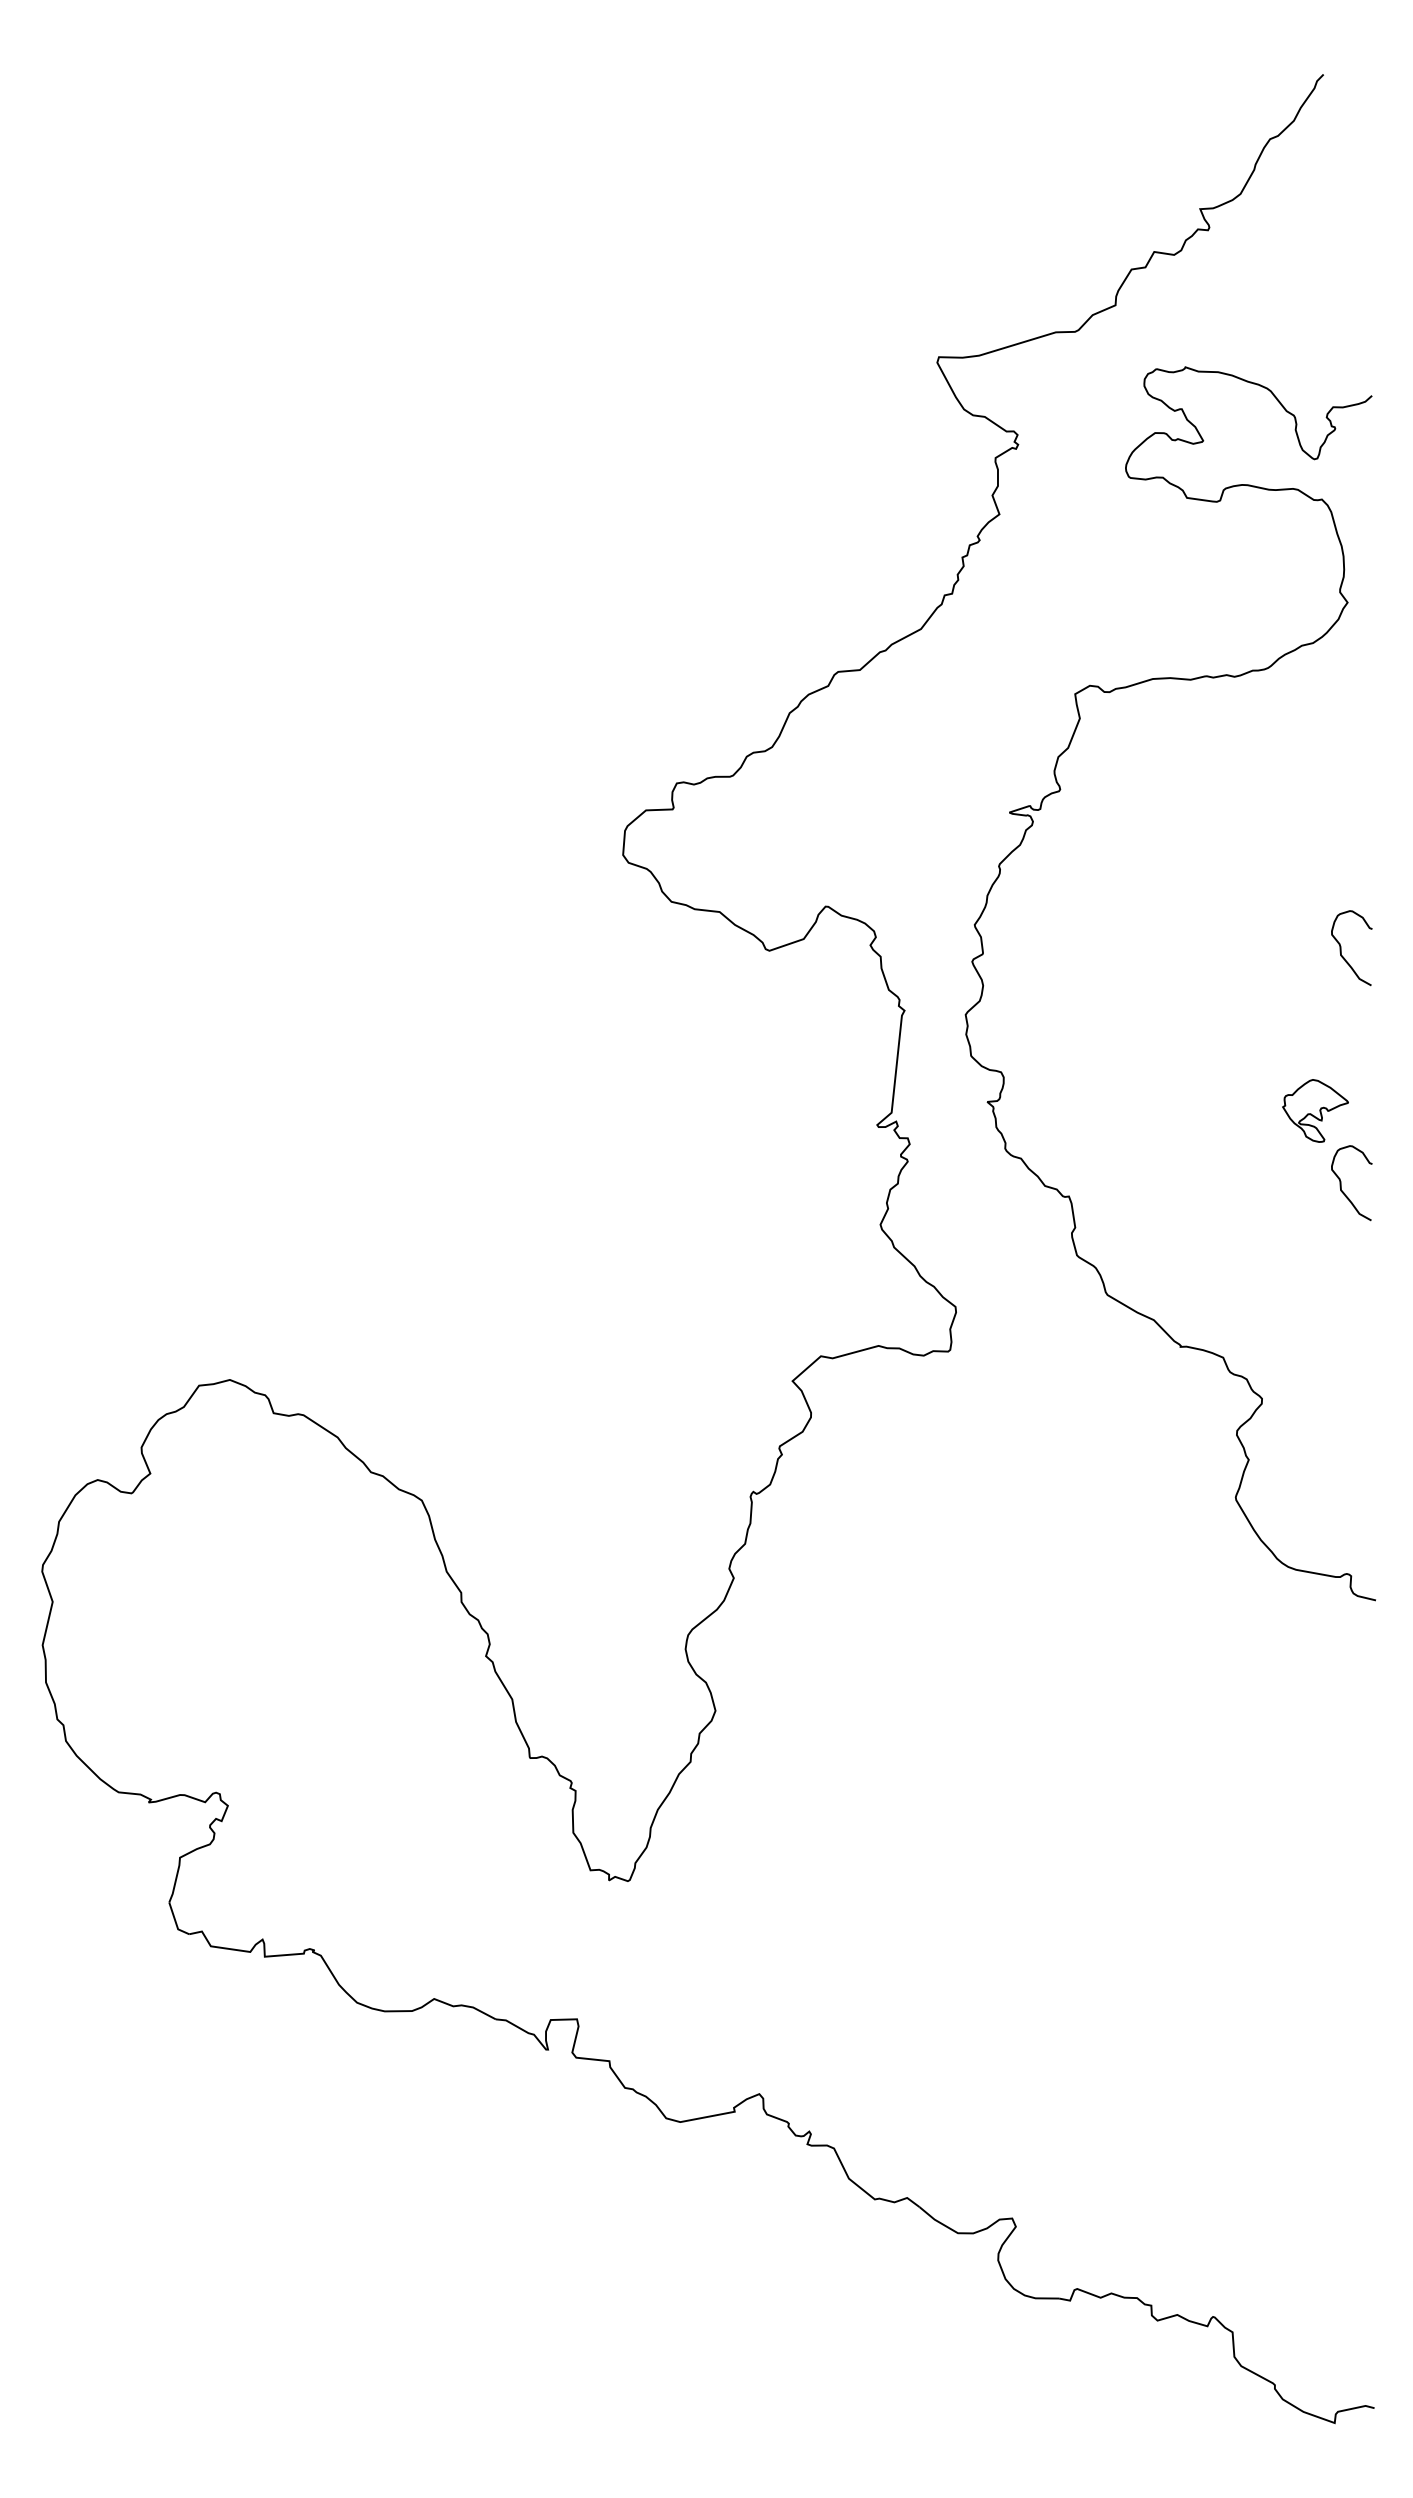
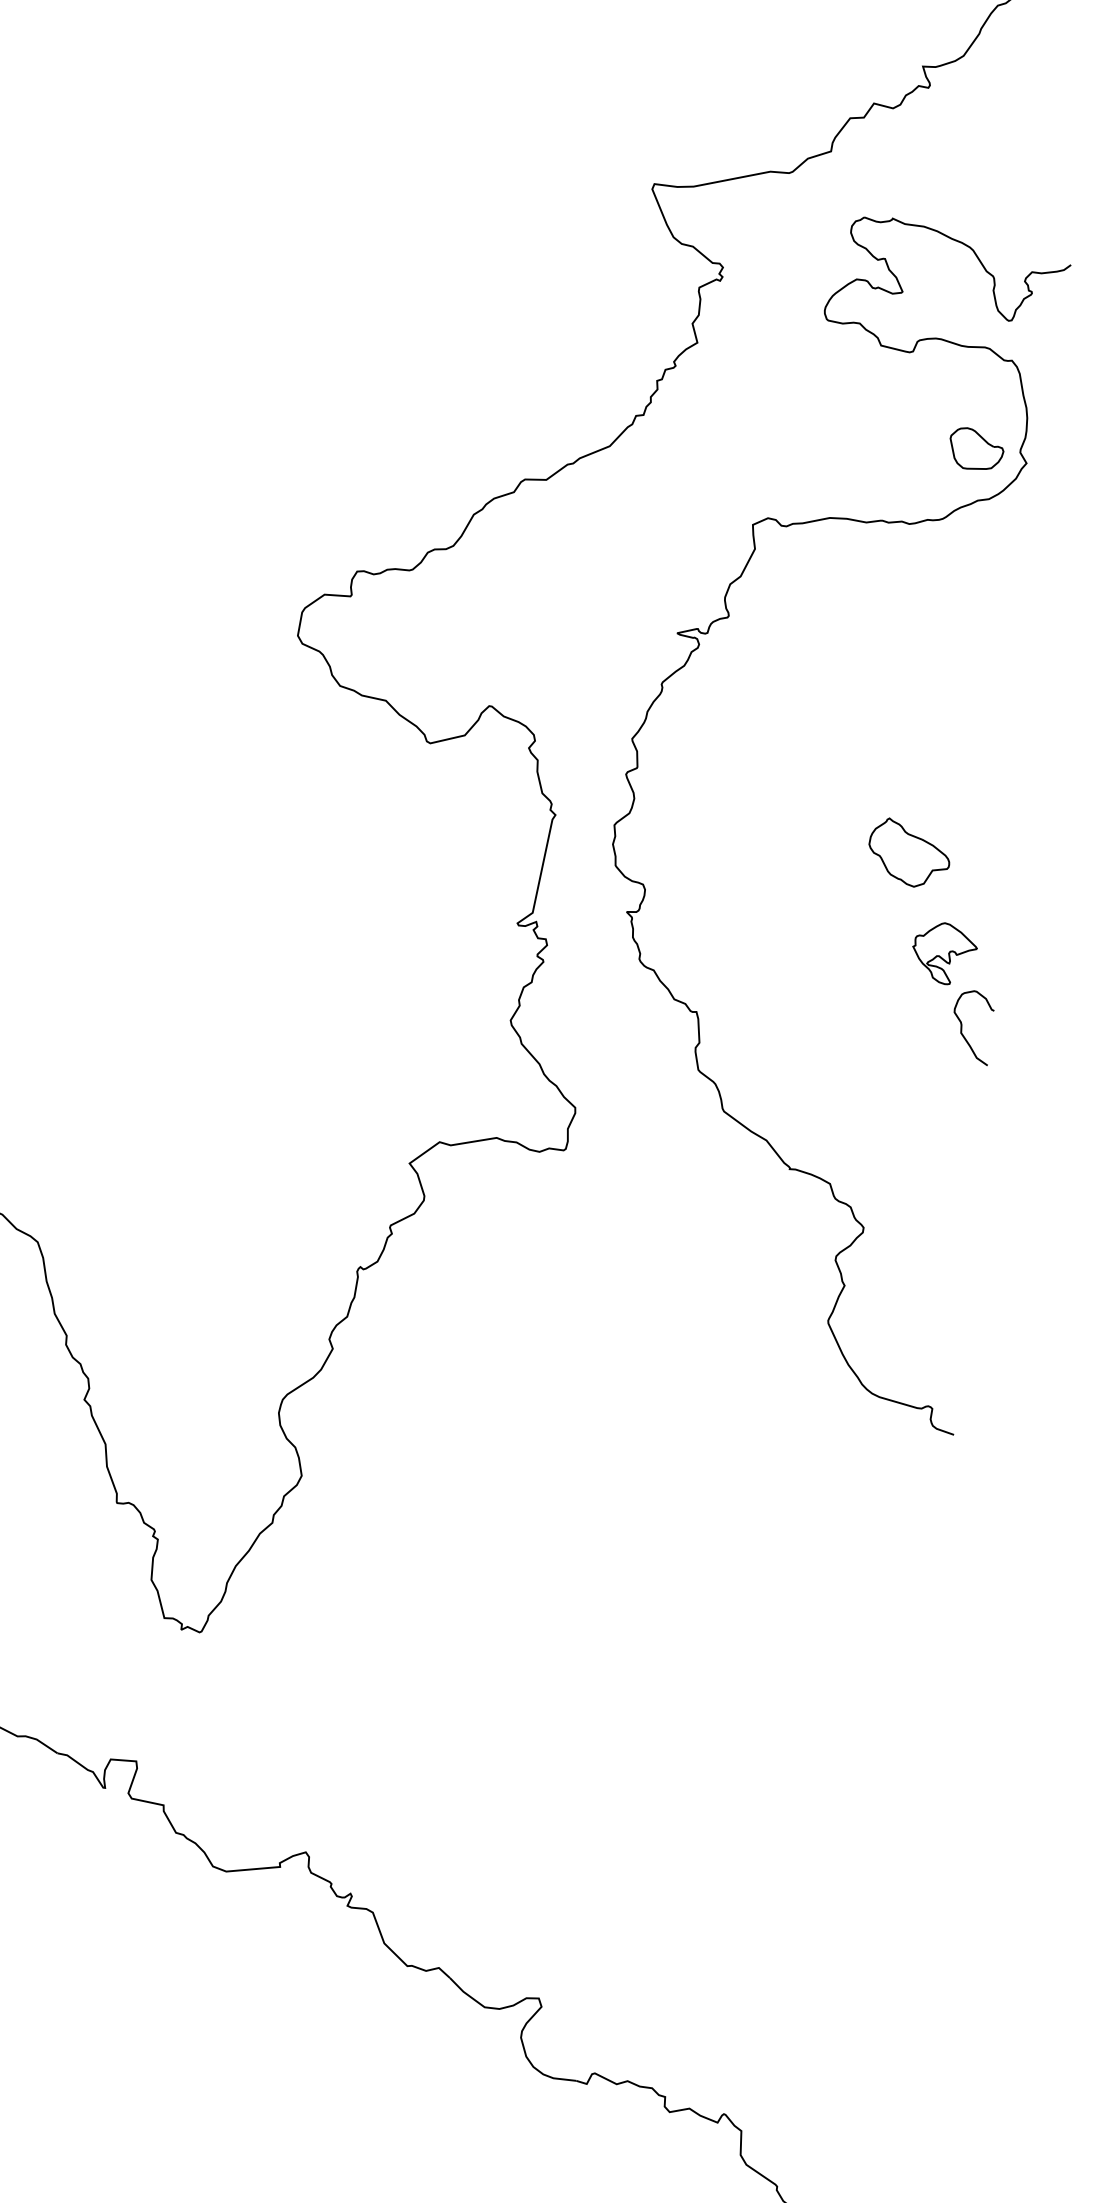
part: (1294, 593) -> (975, 449), added
curve: (1341, 948) -> (985, 798), removed
part: (1268, 1012) -> (908, 853), added

